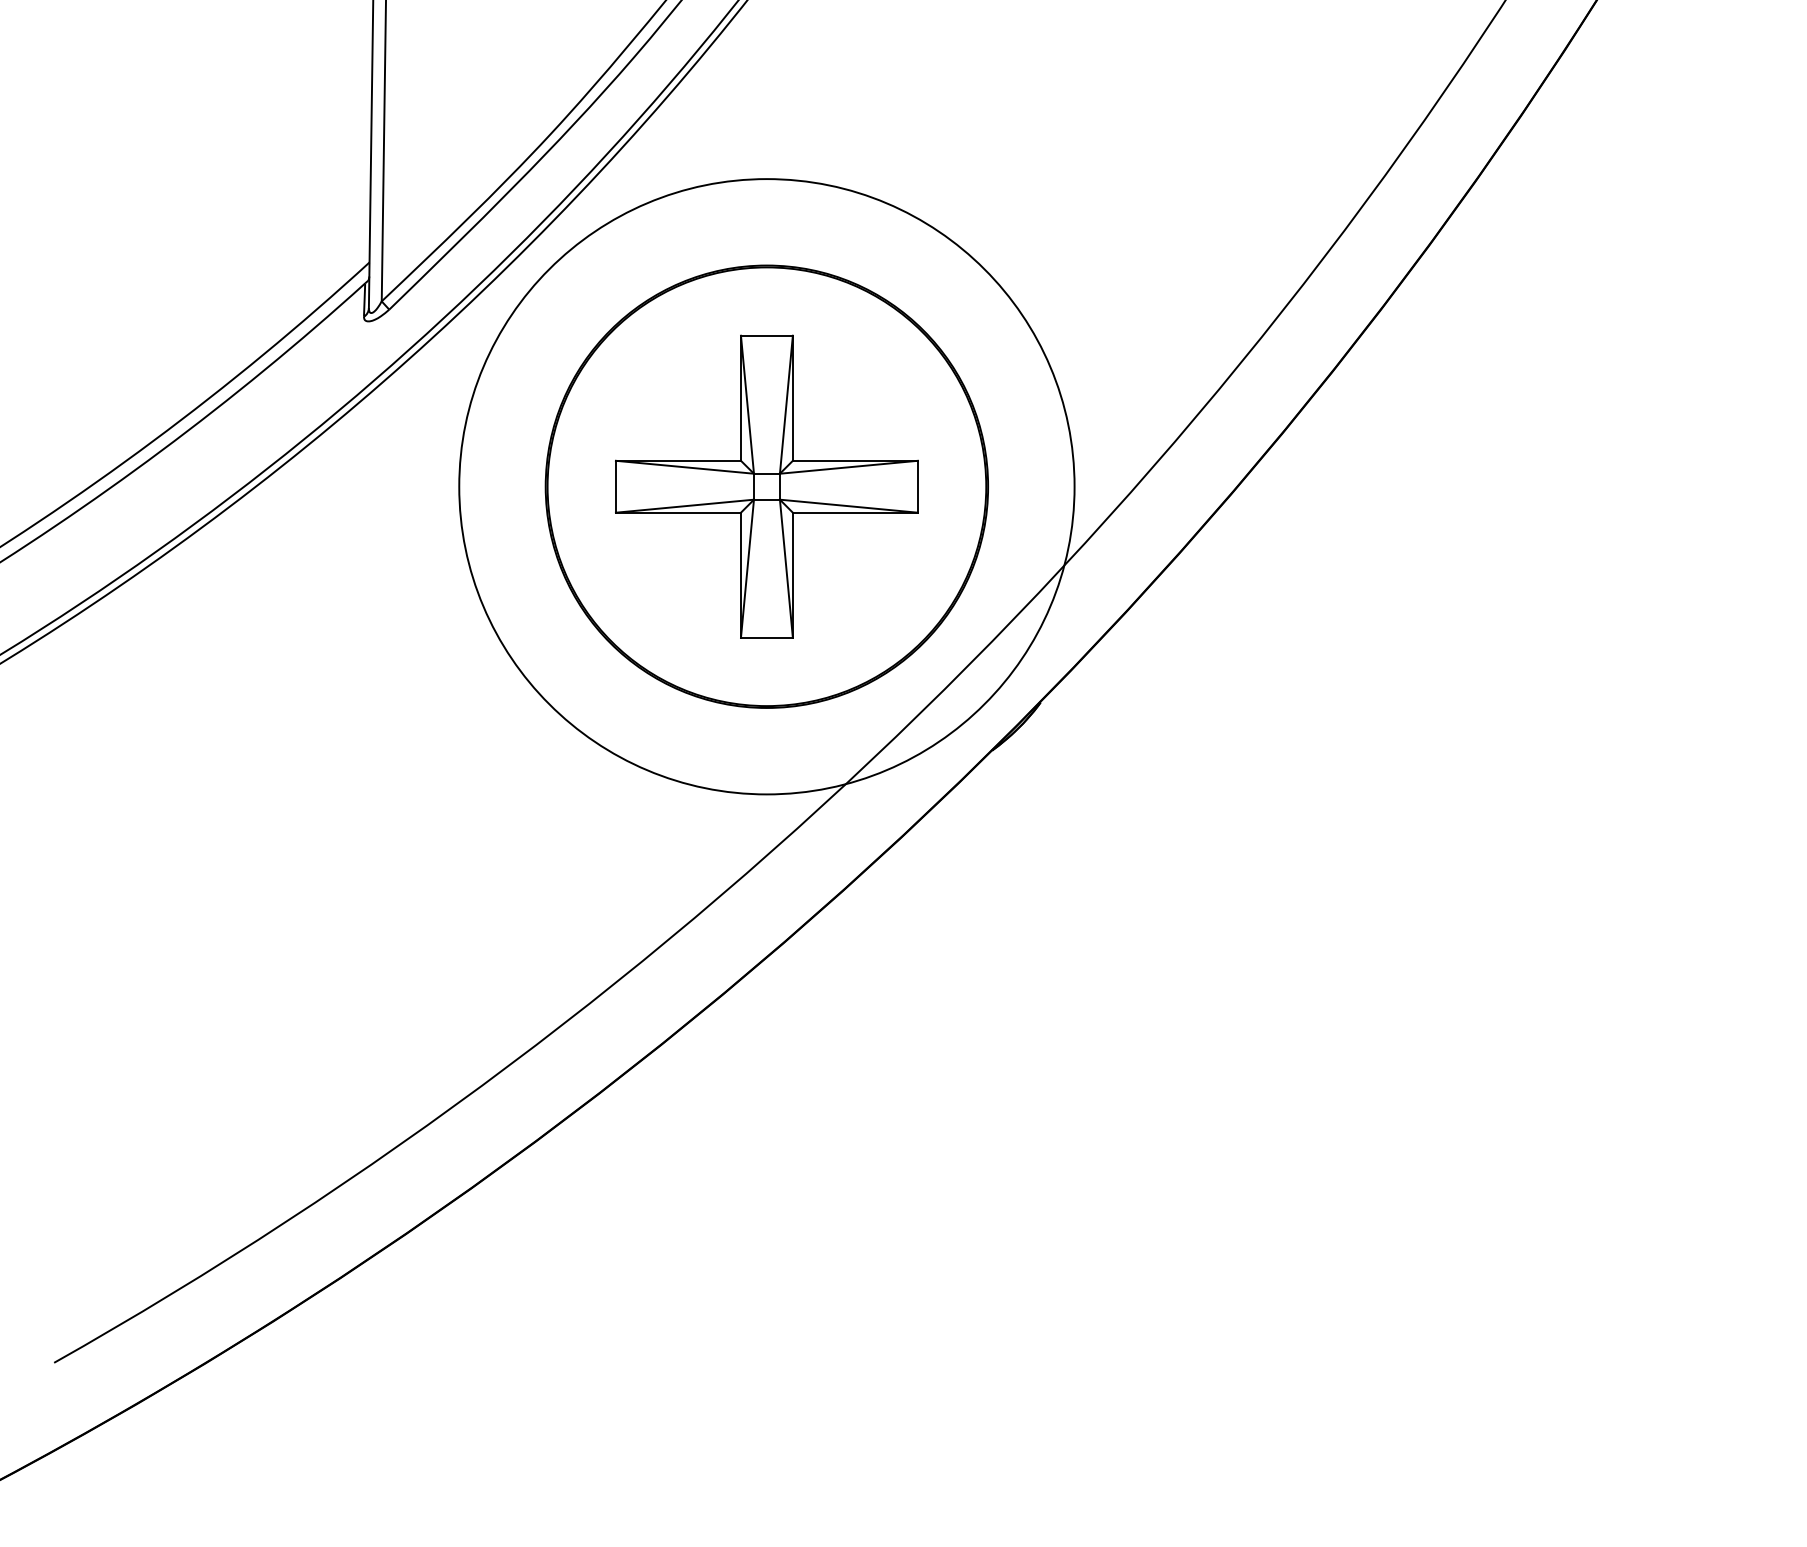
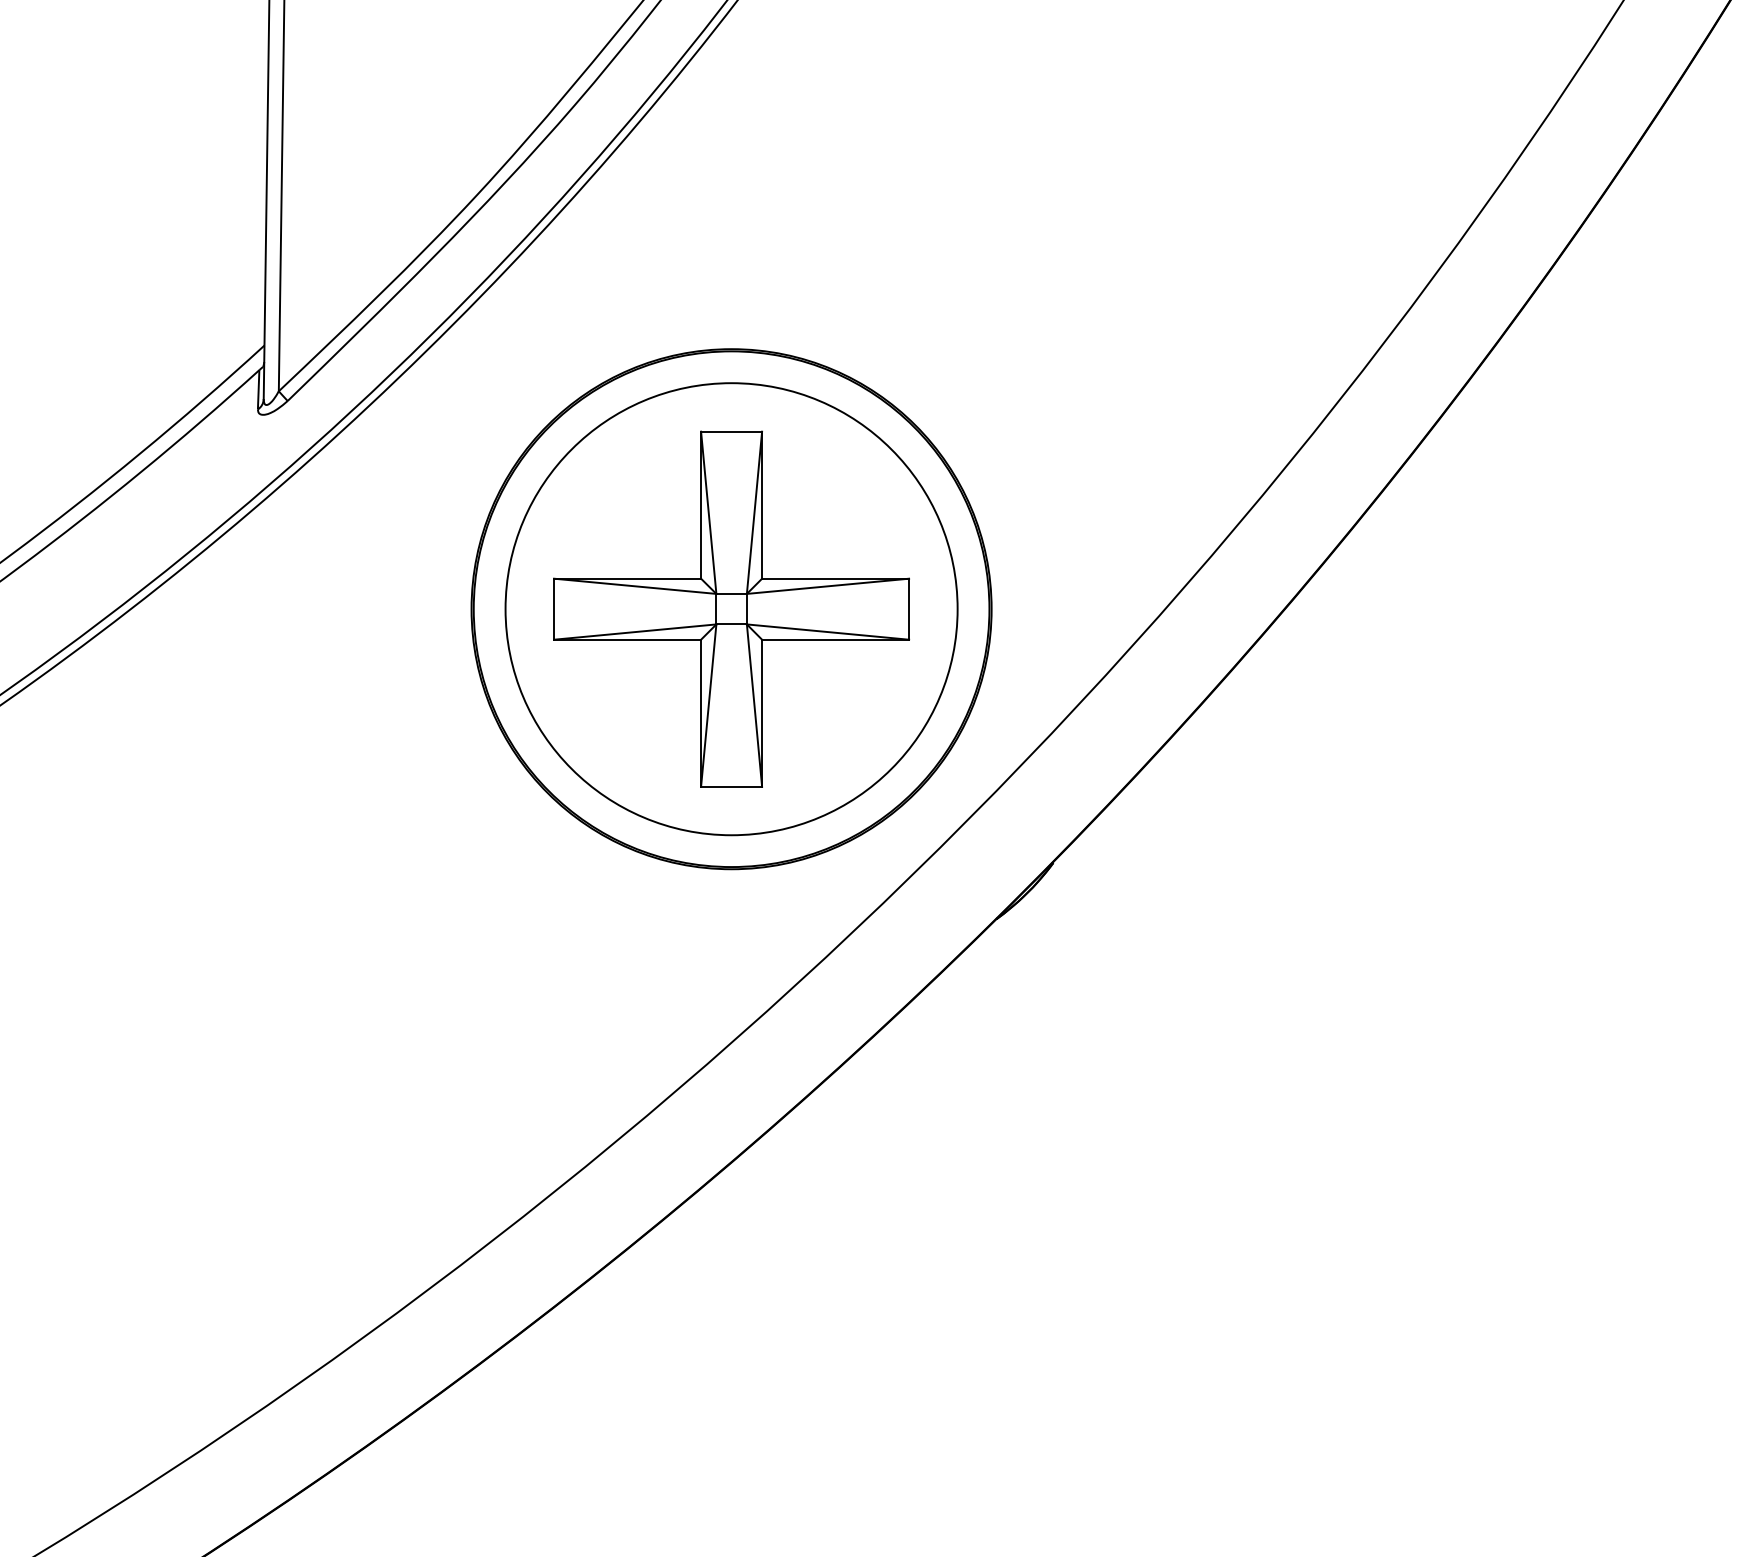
circle: (766, 486) -> (731, 608), size x0.62

